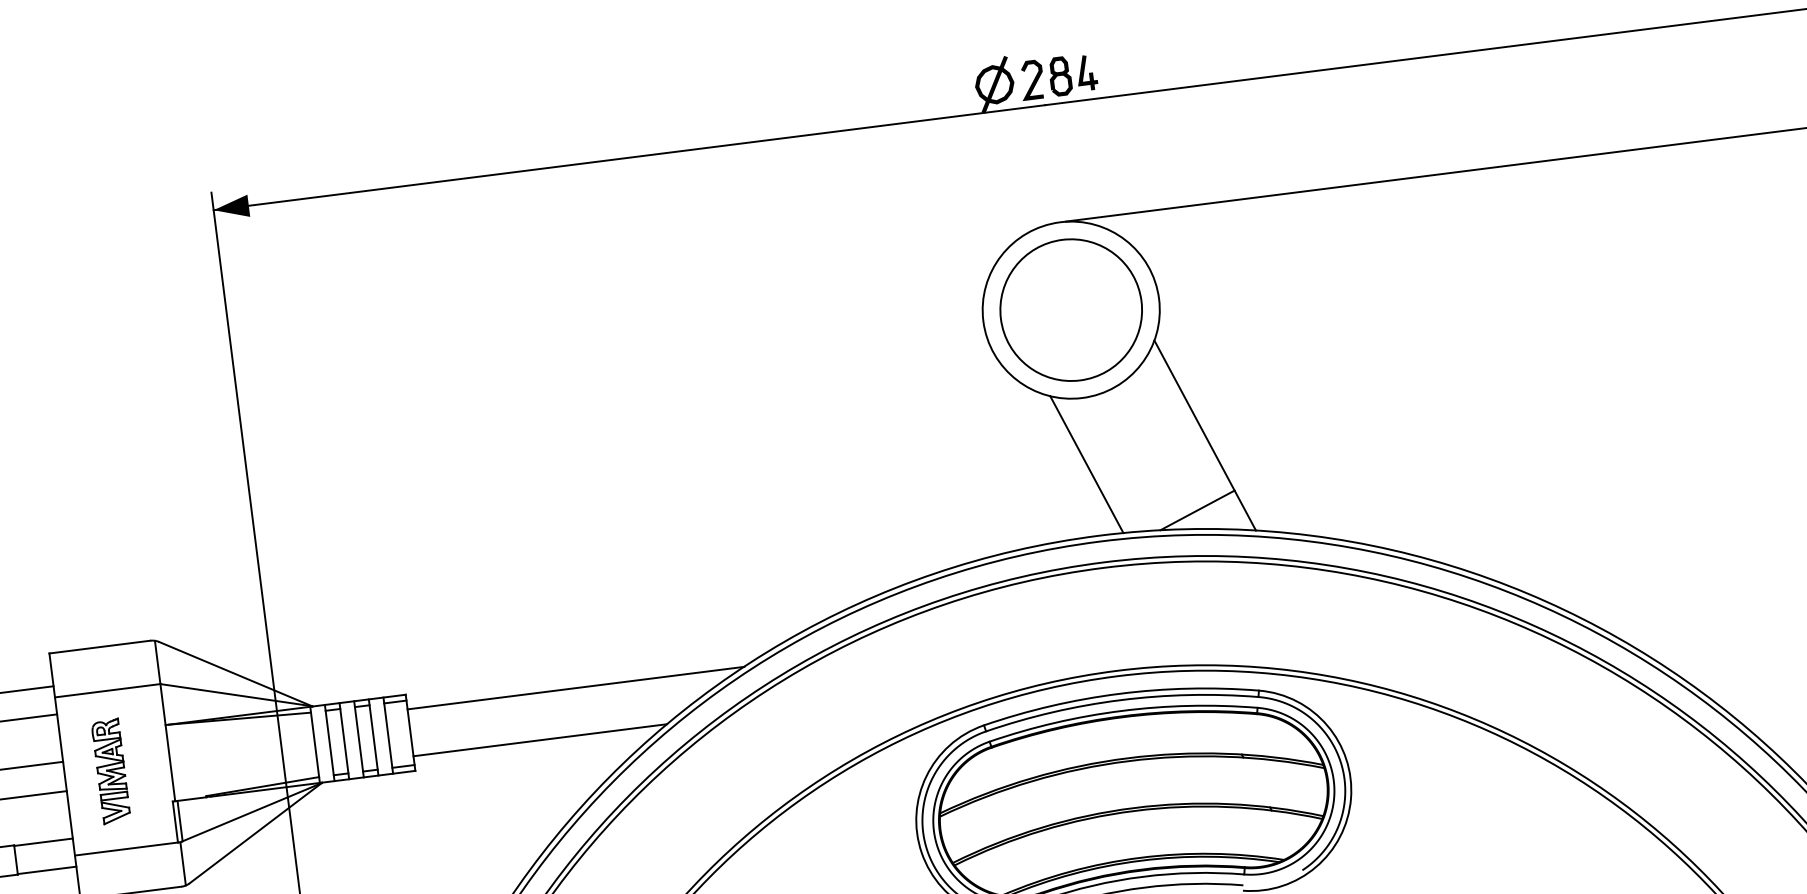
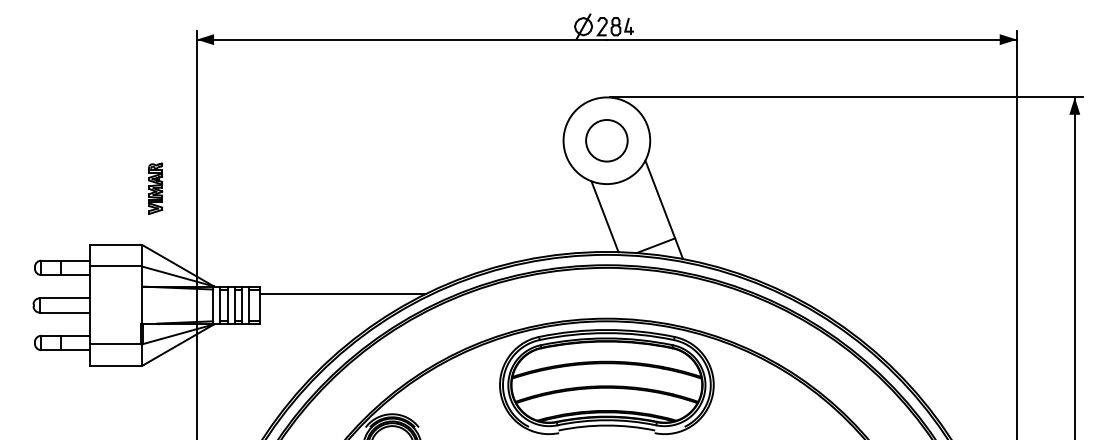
circle: (1070, 309) -> (606, 140), size x0.6
line: (539, 739) -> (322, 316), removed
part: (110, 770) -> (155, 188), moved

